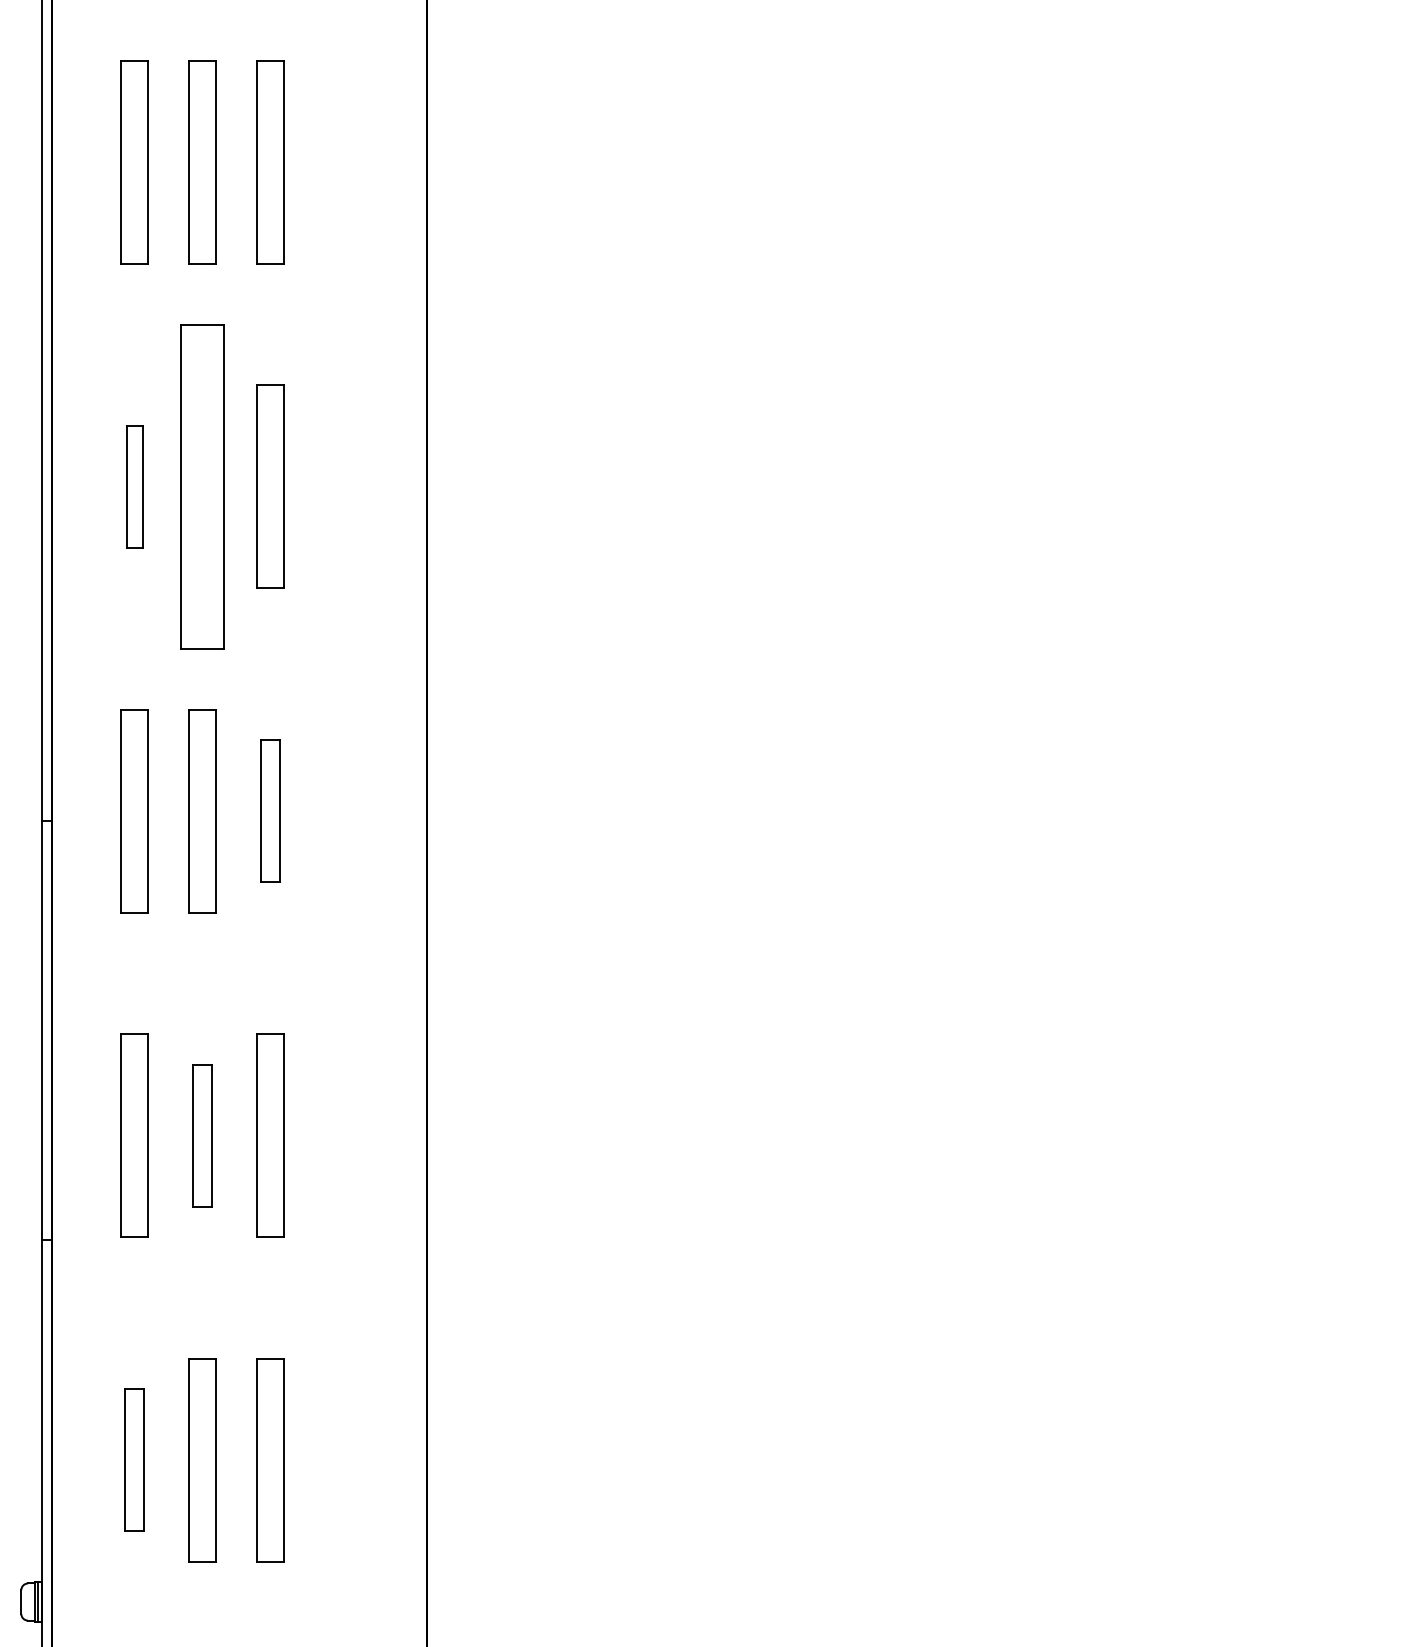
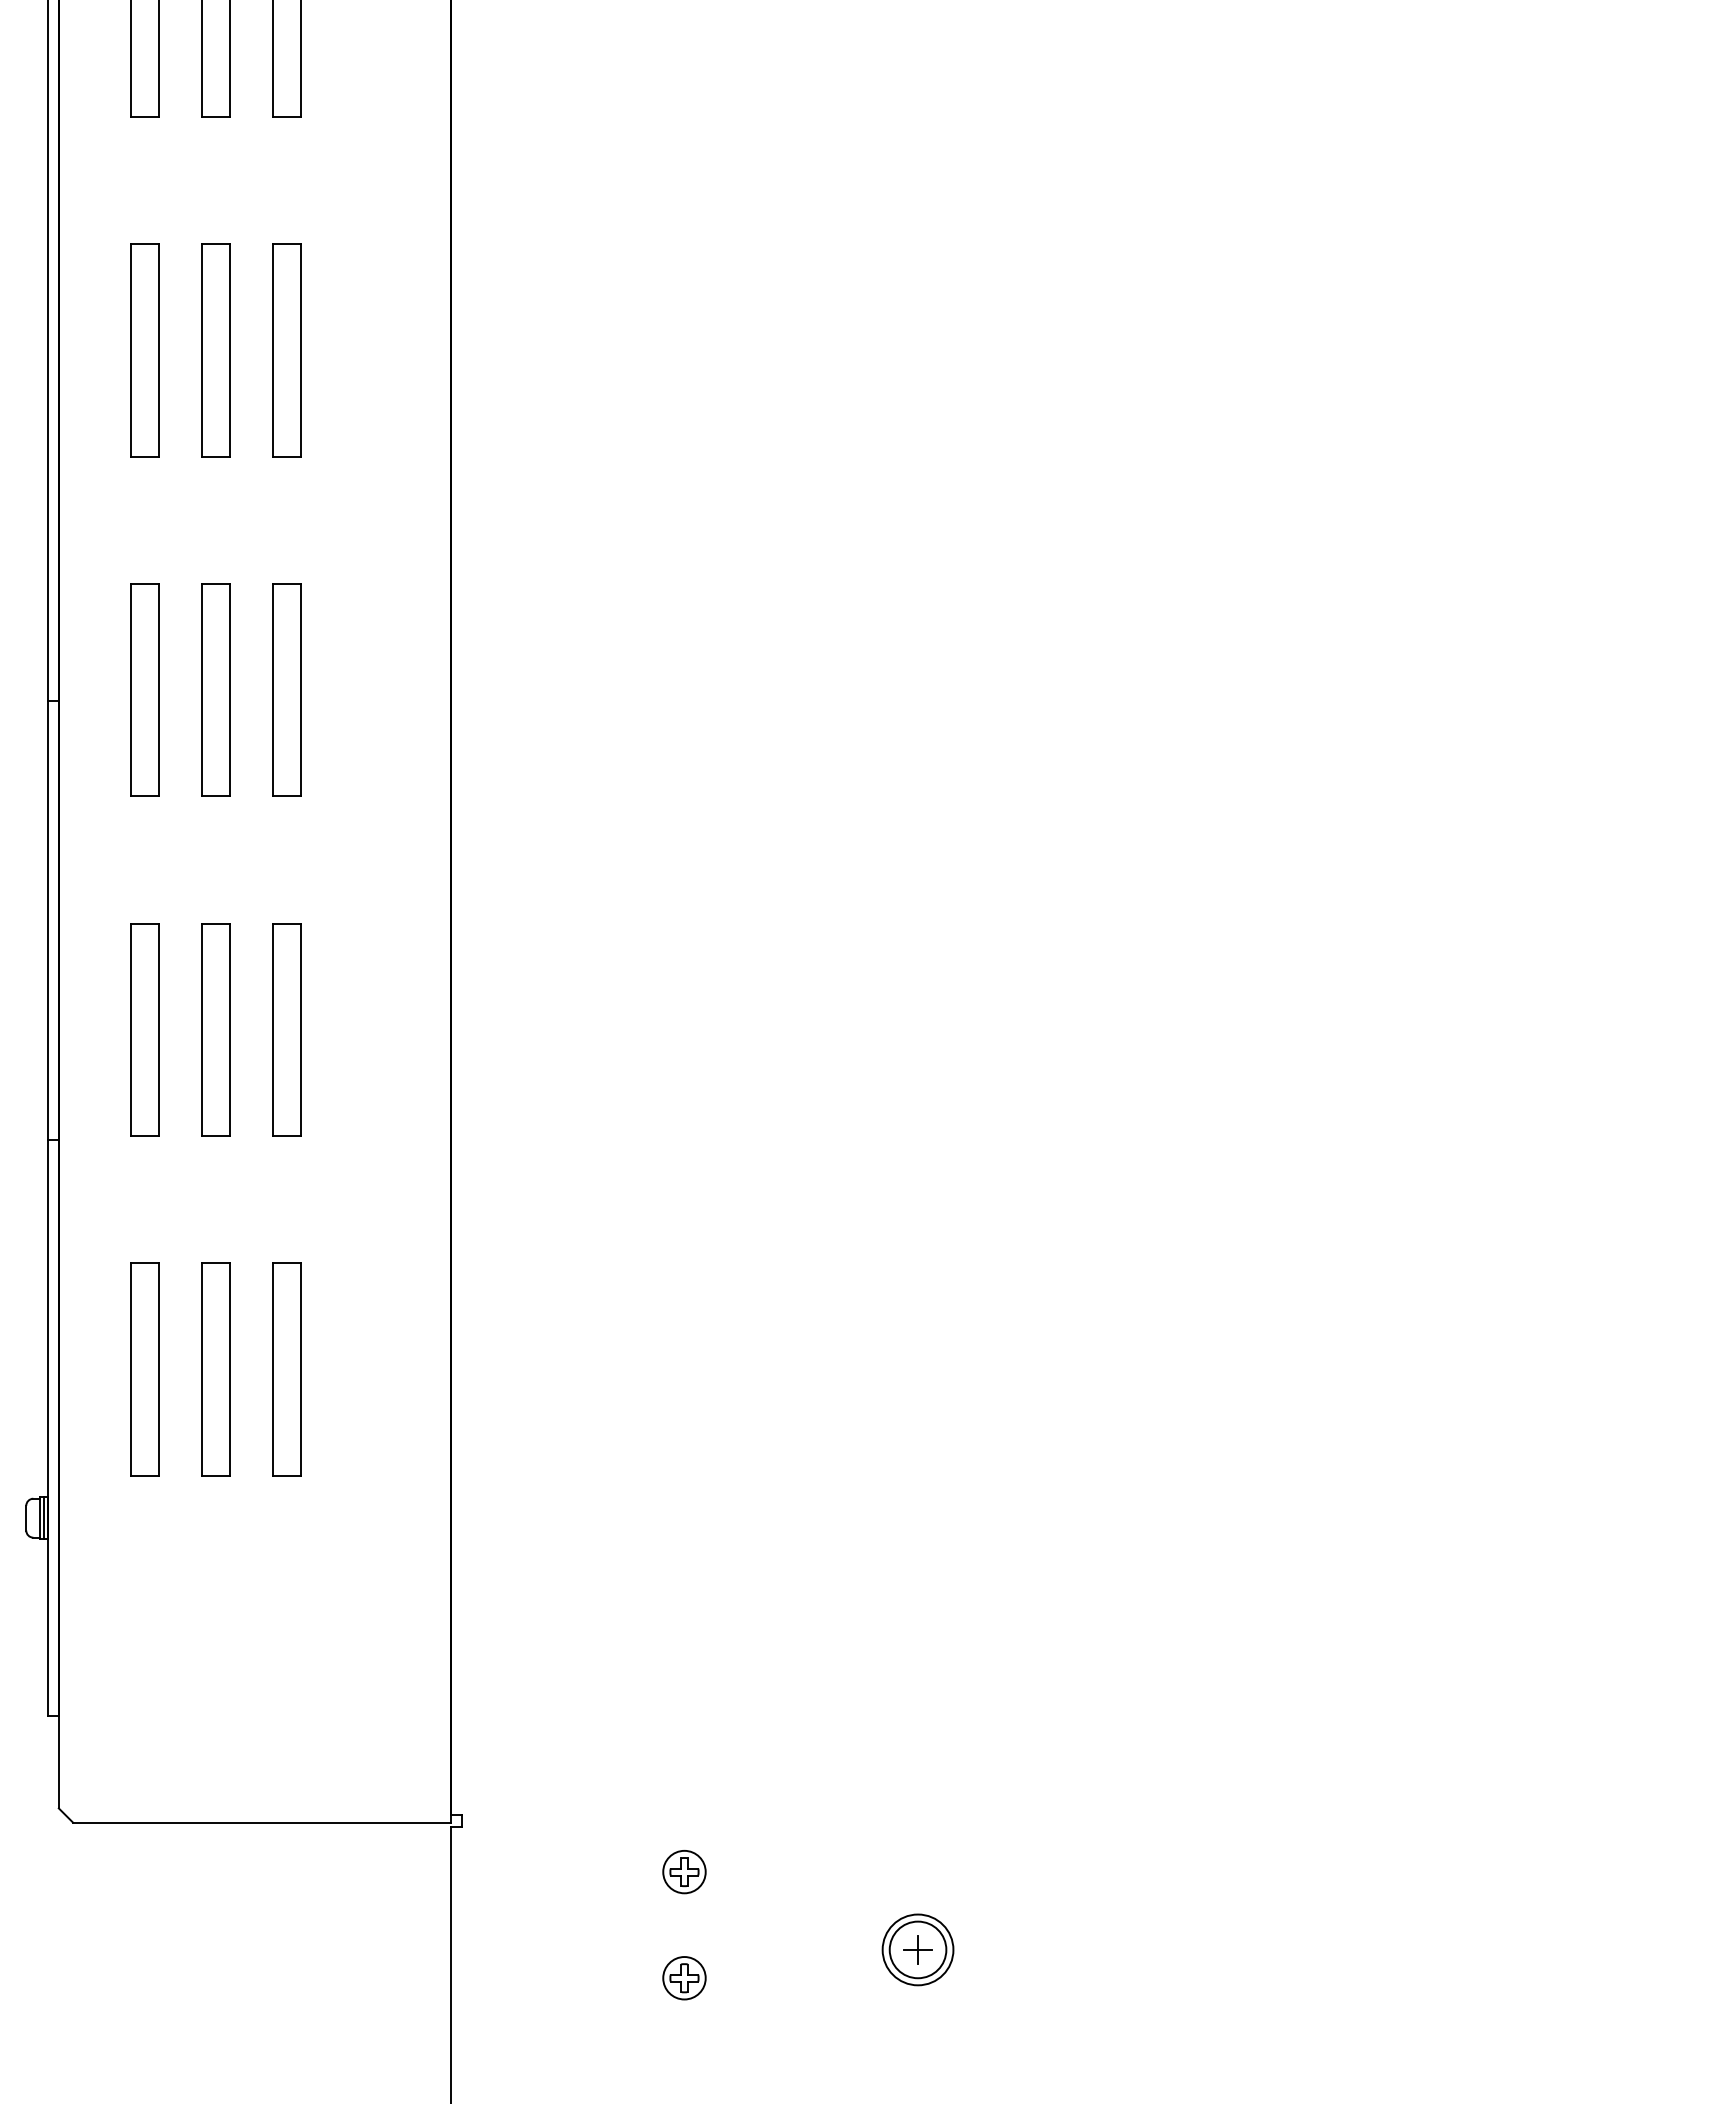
part: (134, 486) -> (144, 350), size x1.67
part: (202, 486) -> (215, 350), size x0.62
part: (269, 810) -> (286, 689), size x1.43
part: (202, 1135) -> (215, 1029), size x1.43
part: (134, 1460) -> (144, 1369), size x1.43

